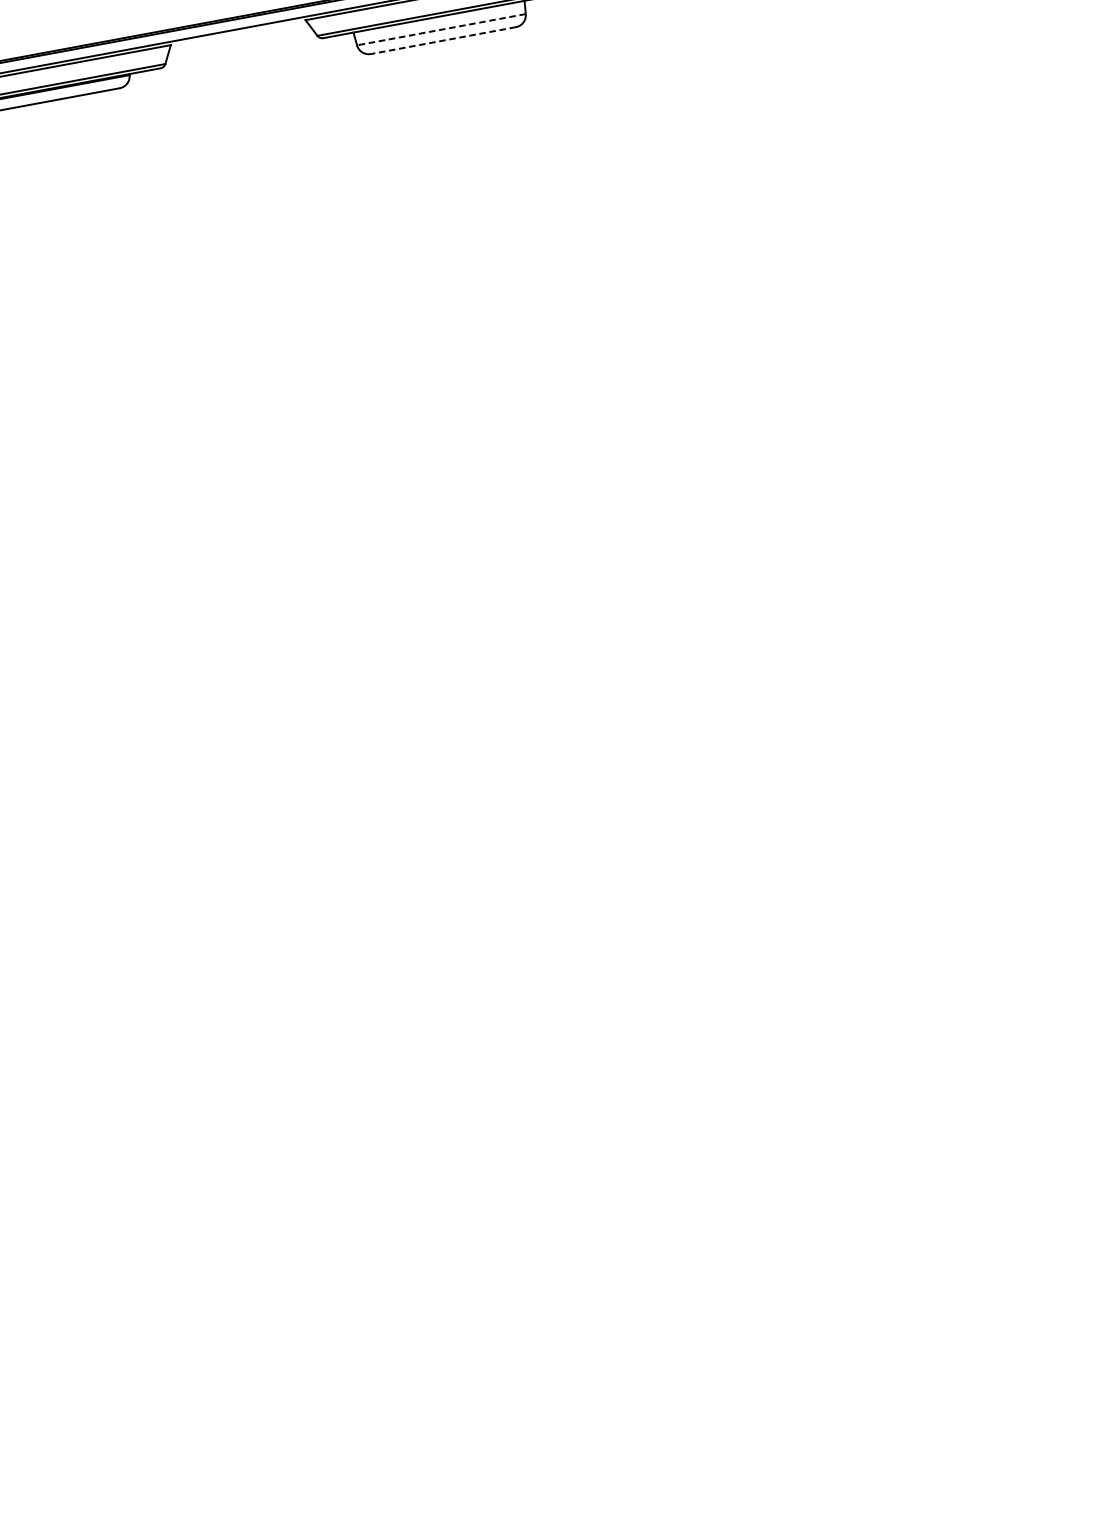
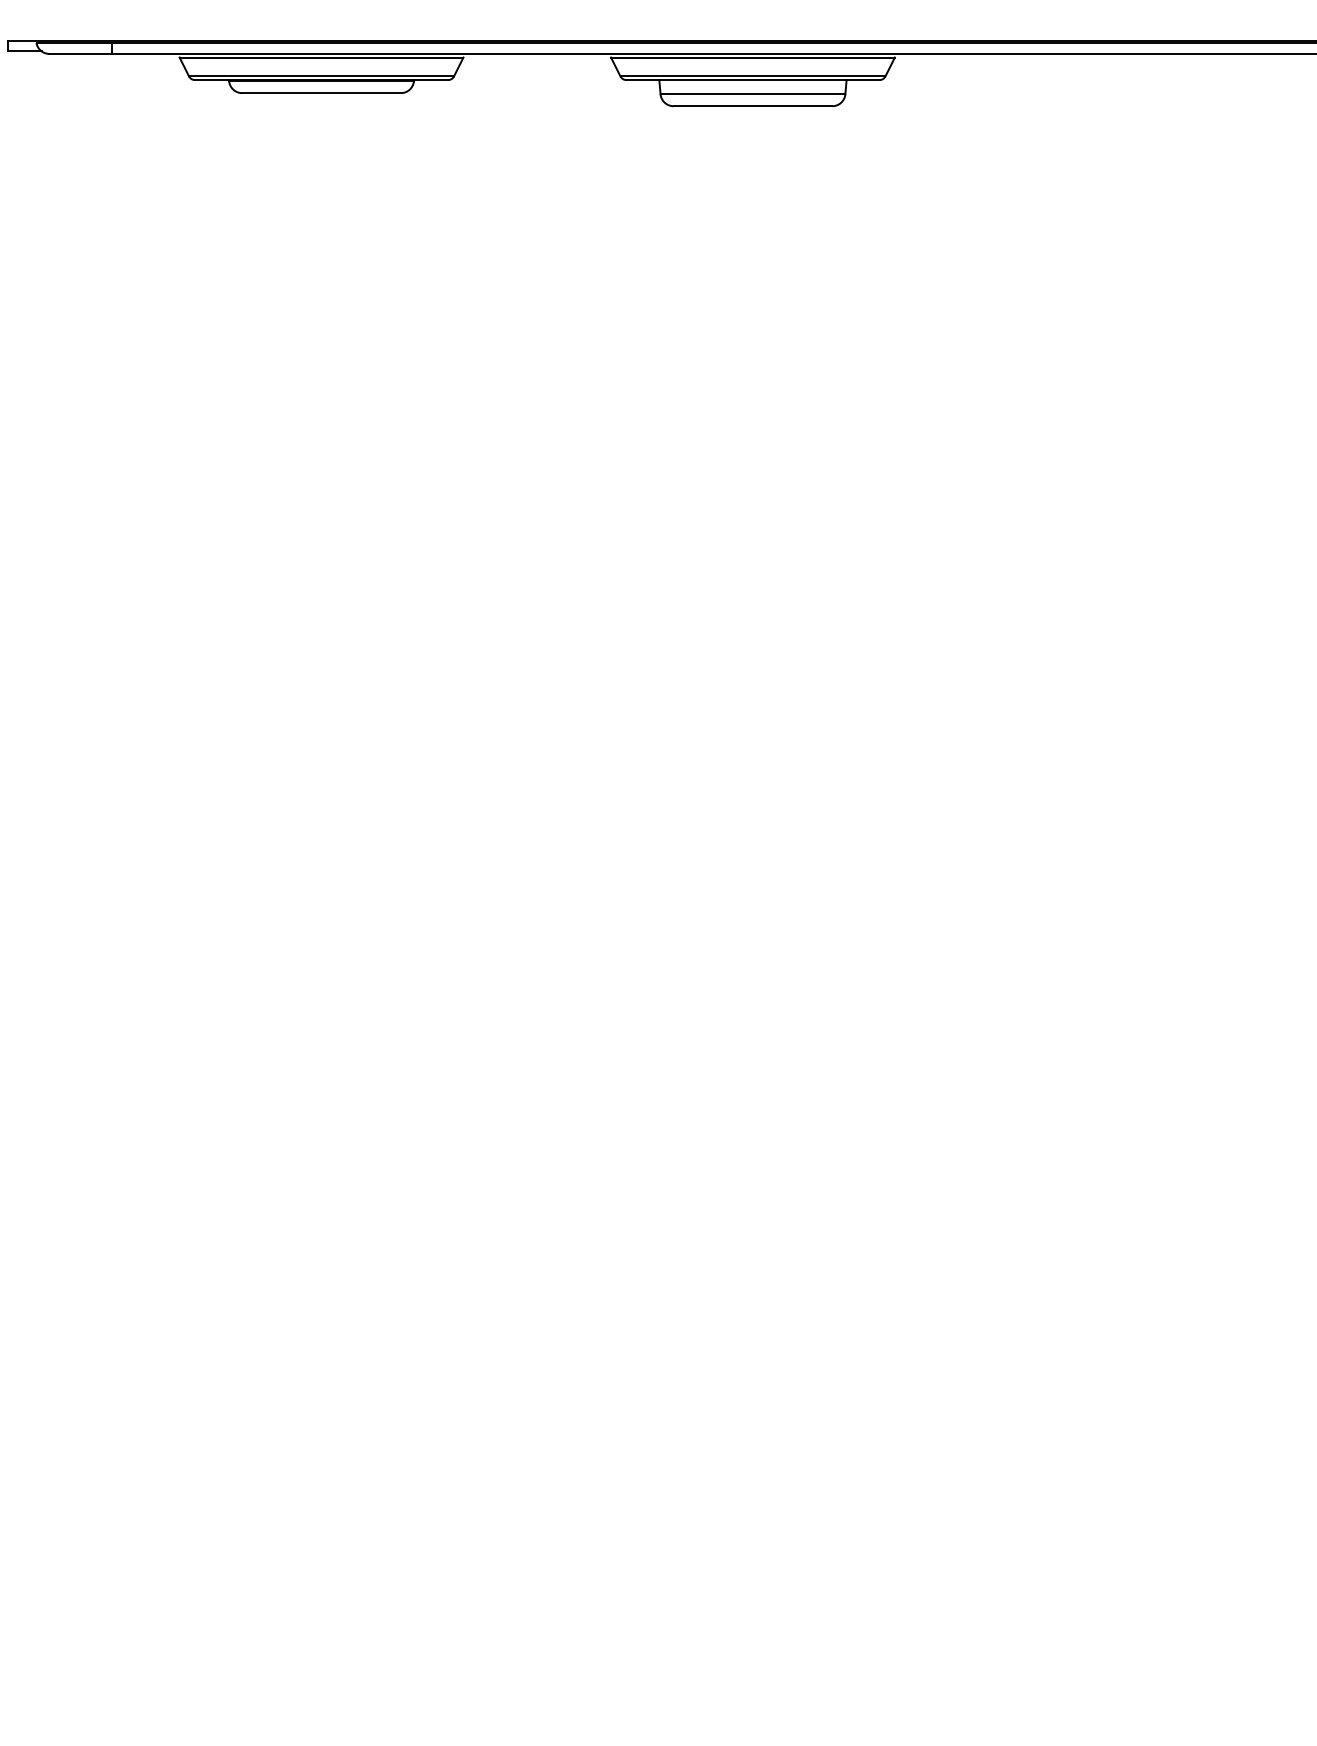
line: (441, 29) -> (752, 94), dashed -> solid
line: (443, 40) -> (752, 106), dashed -> solid

